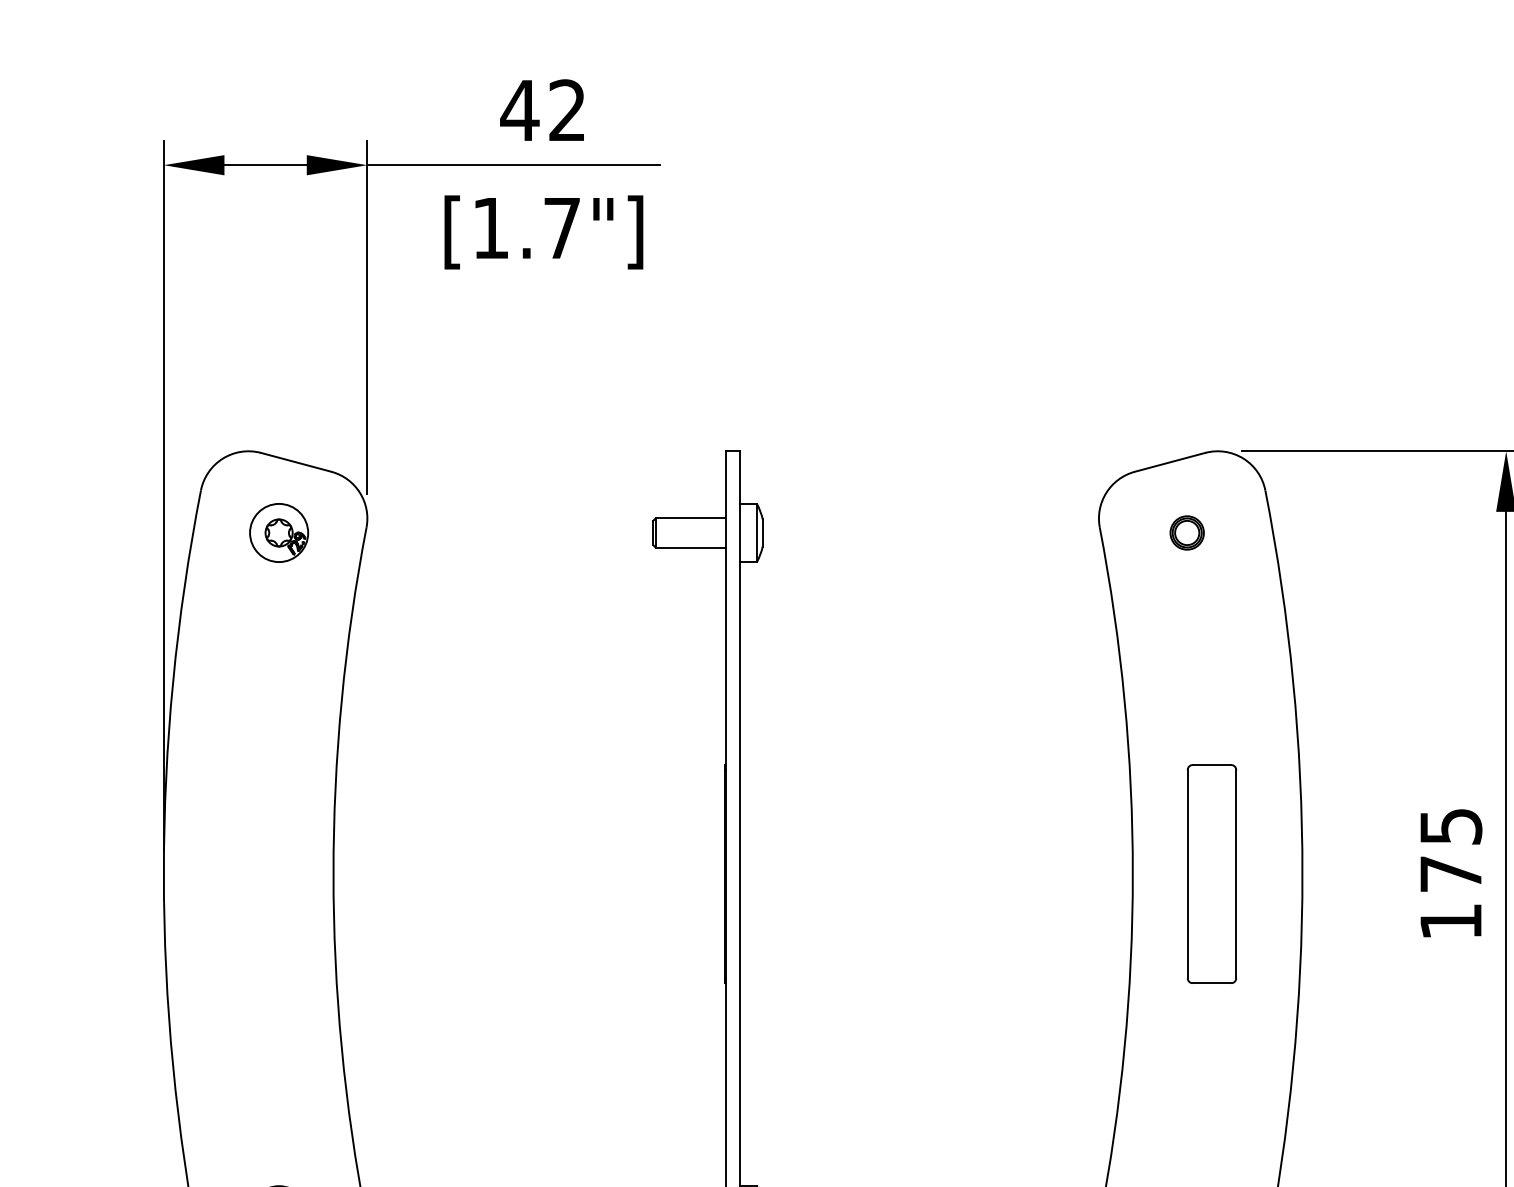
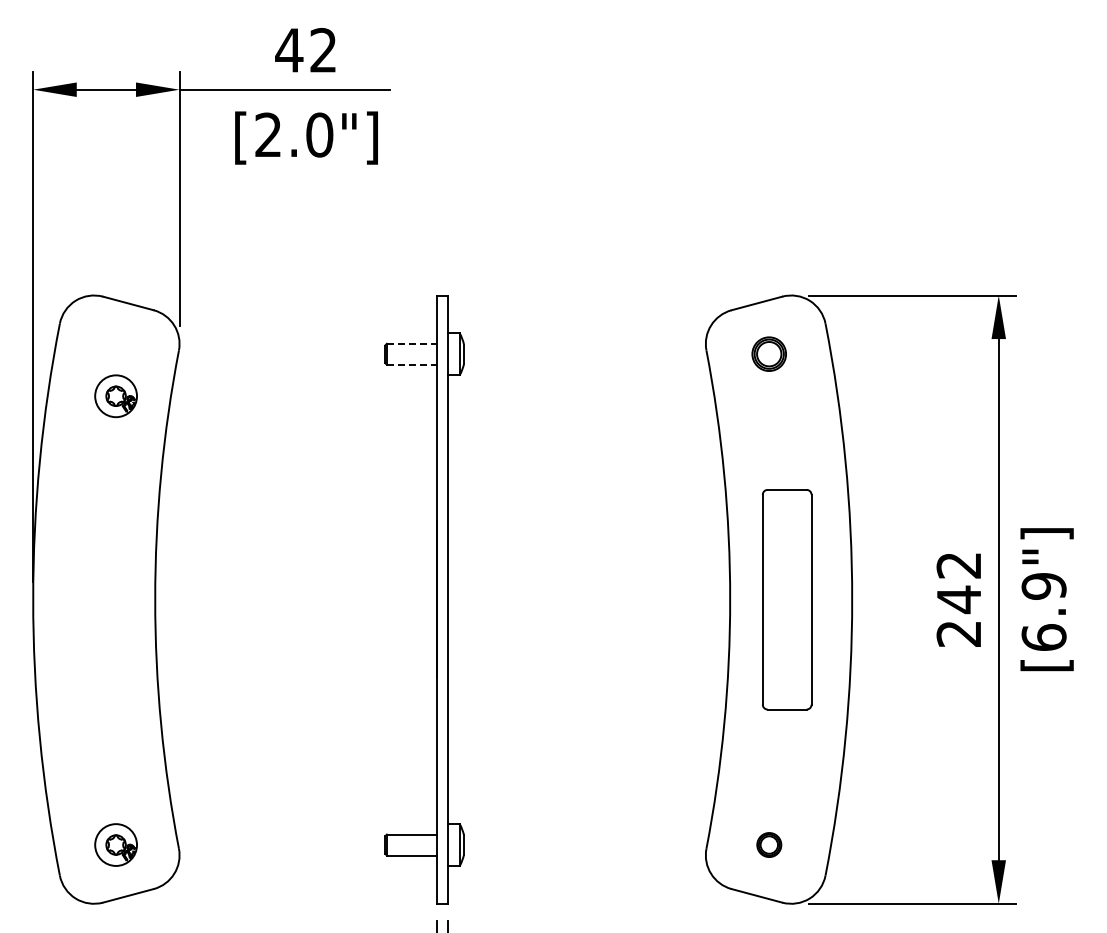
text: (527, 227) -> (294, 134), [1.7"] -> [2.0"]
line: (691, 518) -> (412, 343), solid -> dashed
part: (278, 533) -> (115, 396), moved
part: (1187, 533) -> (769, 354), size x1.4
line: (691, 547) -> (412, 364), solid -> dashed
part: (1211, 873) -> (786, 599), size x1.4
text: (1450, 873) -> (958, 599), 175 -> 242

